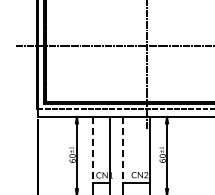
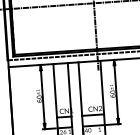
line: (92, 149) -> (55, 90), dashed -> solid
line: (123, 149) -> (80, 88), dashed -> solid

